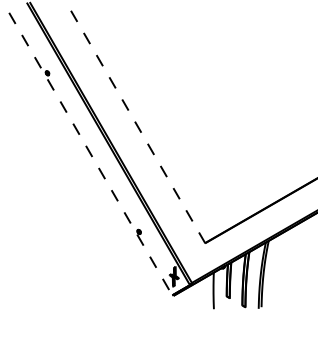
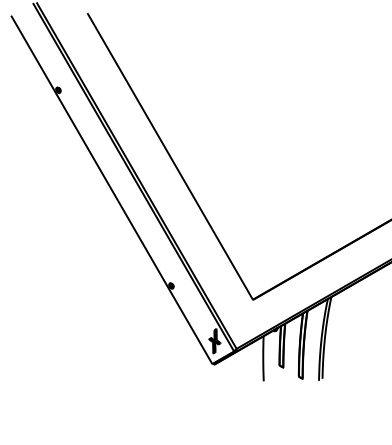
line: (138, 126) -> (170, 155), dashed -> solid
line: (91, 154) -> (112, 190), dashed -> solid

